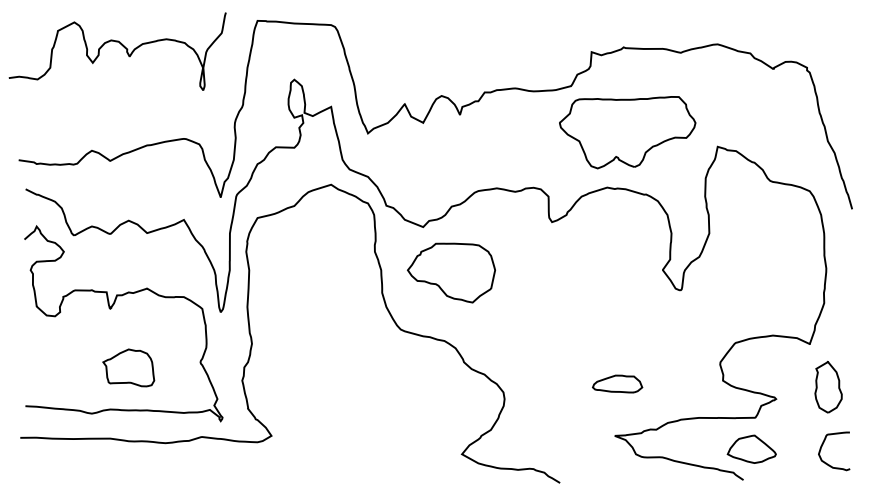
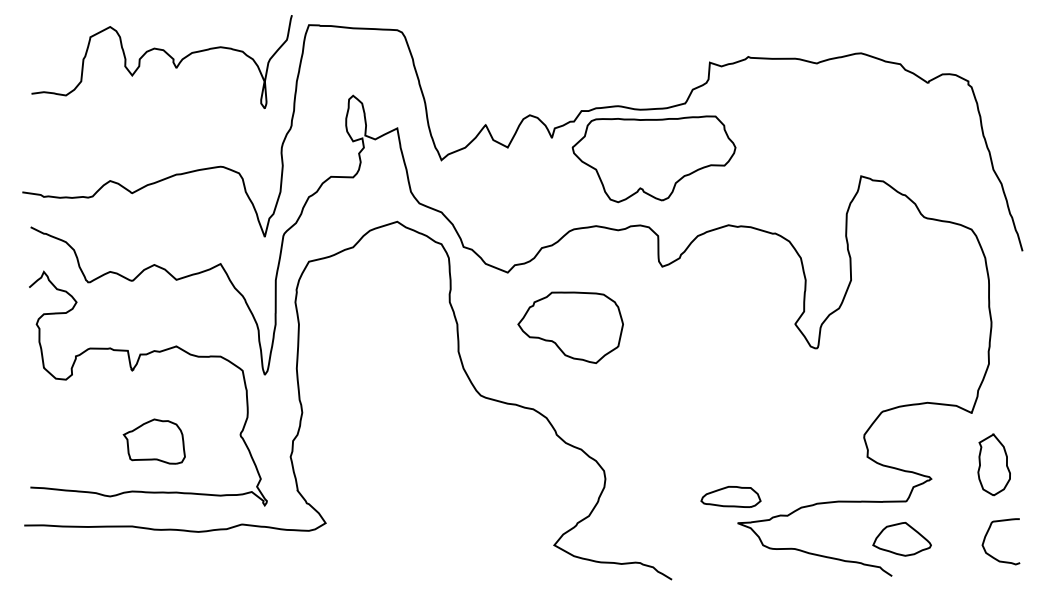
curve: (122, 46) -> (167, 55), moved
part: (627, 132) -> (653, 159), moved
part: (451, 272) -> (570, 327), moved
part: (617, 383) -> (730, 496), moved

